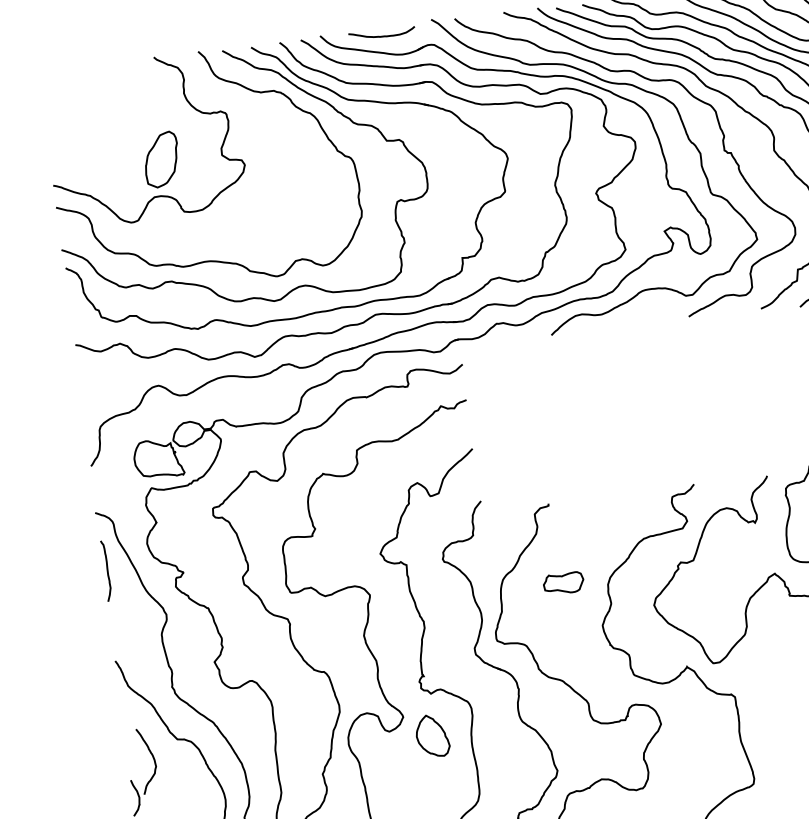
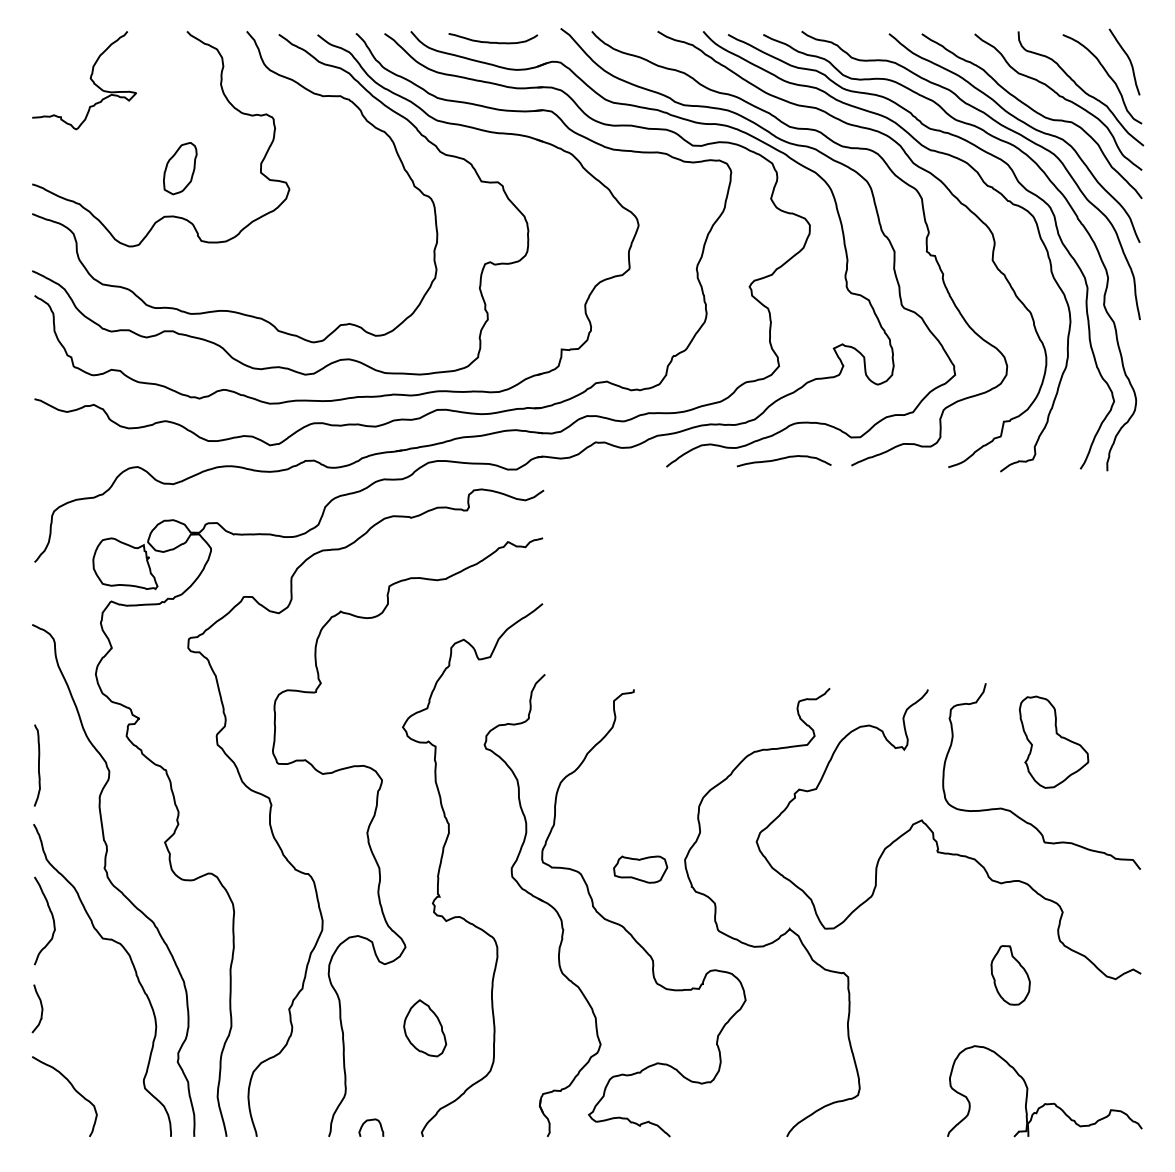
curve: (85, 101) -> (89, 78), added
part: (161, 159) -> (180, 168), size x0.71
curve: (637, 318) -> (783, 459), added
curve: (107, 570) -> (38, 765), moved
part: (563, 583) -> (640, 869), moved
part: (432, 736) -> (425, 1028), moved
curve: (153, 759) -> (52, 920), moved

